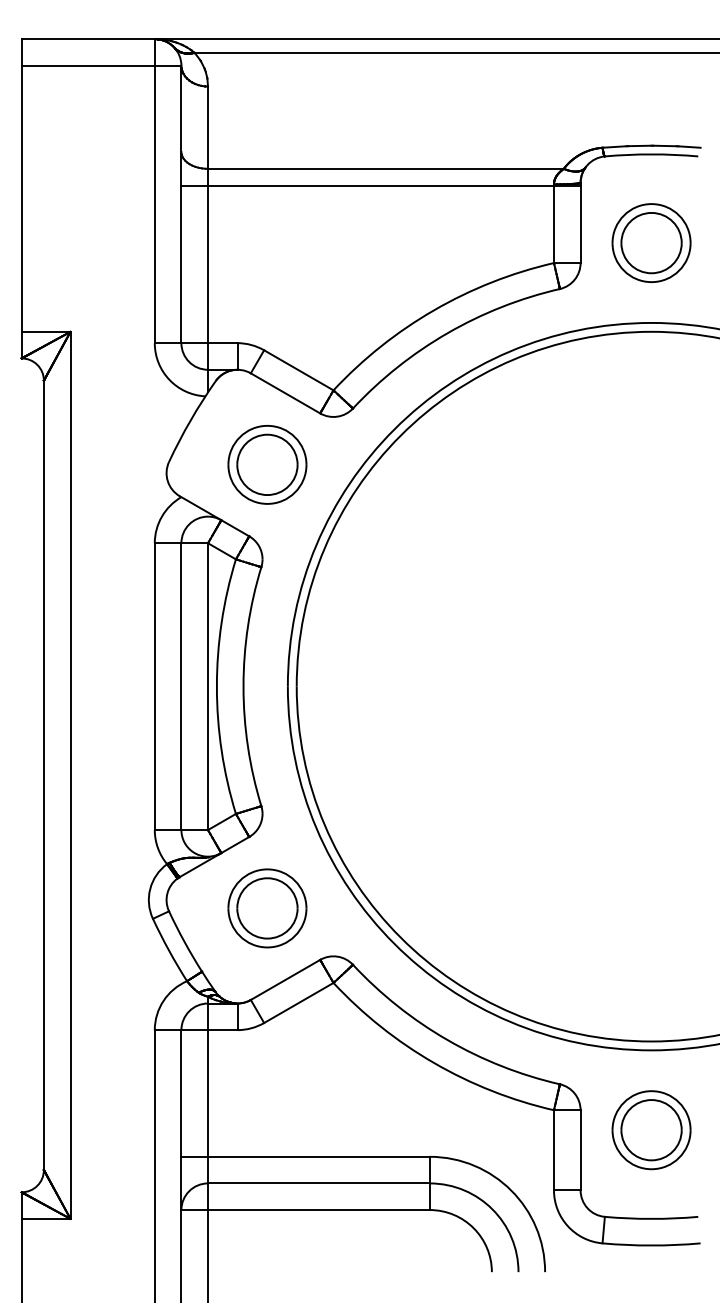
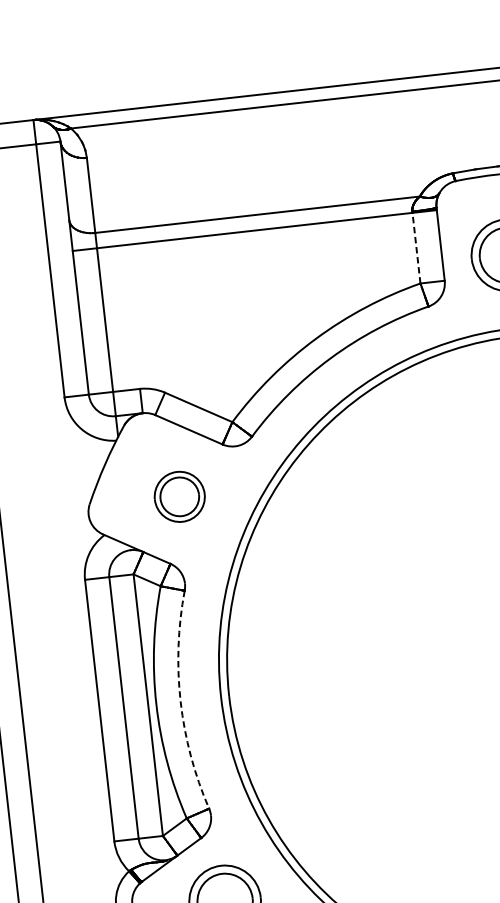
line: (553, 224) -> (416, 248), solid -> dashed
part: (267, 464) -> (179, 496), size x0.7
arc: (243, 686) -> (180, 701), solid -> dashed

